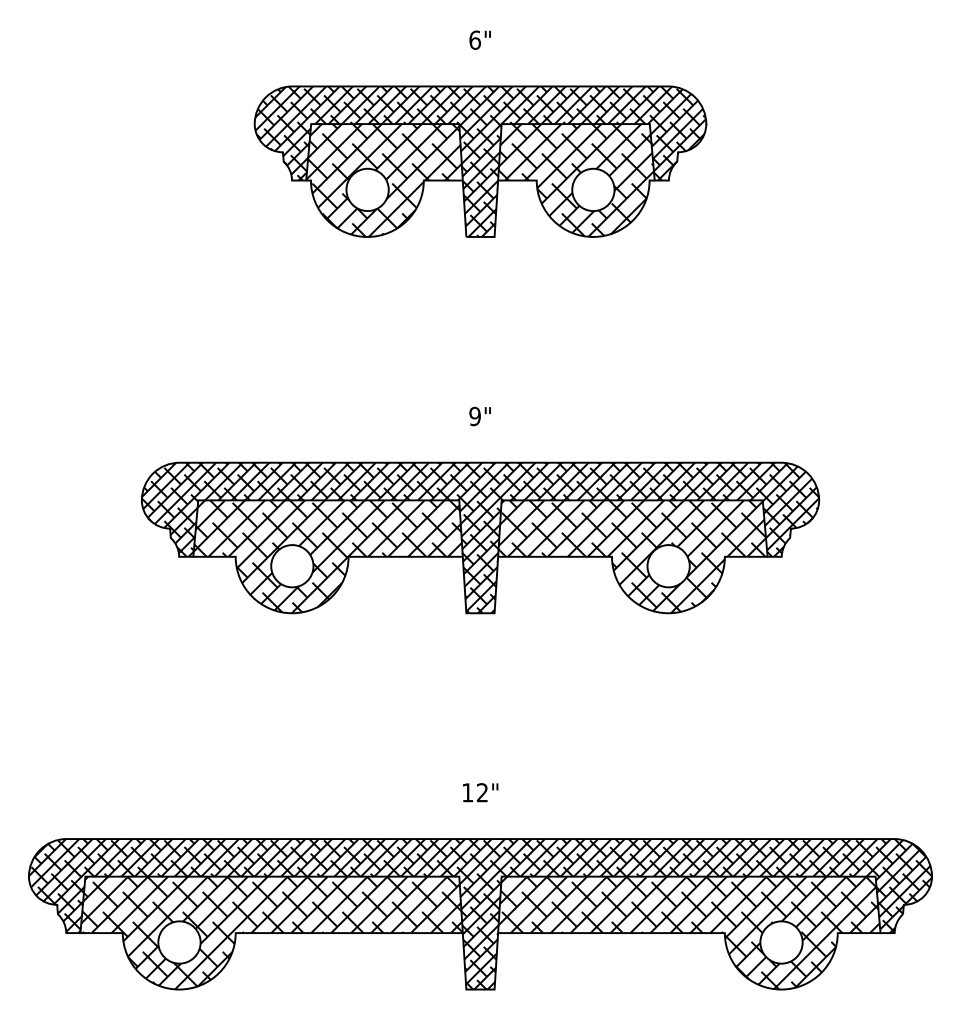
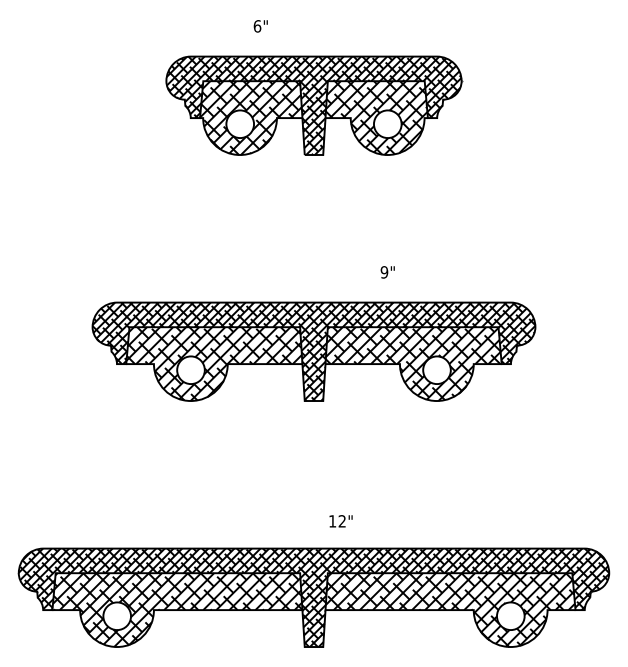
text: (479, 40) -> (260, 26), moved
text: (479, 416) -> (387, 272), moved
text: (479, 792) -> (340, 521), moved

